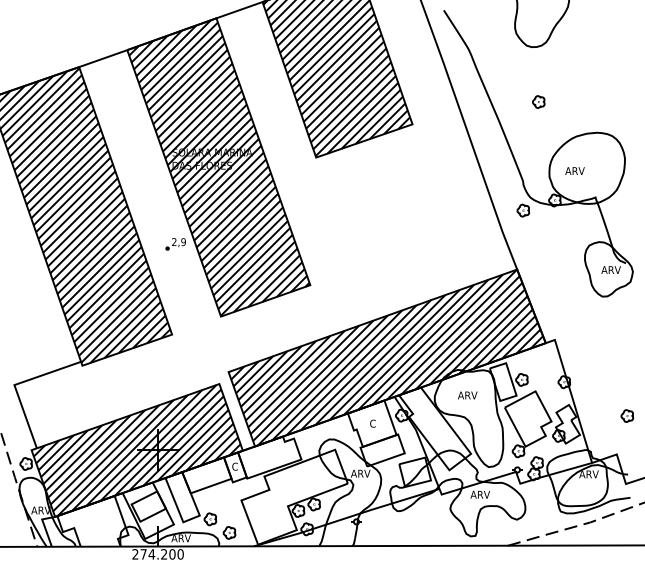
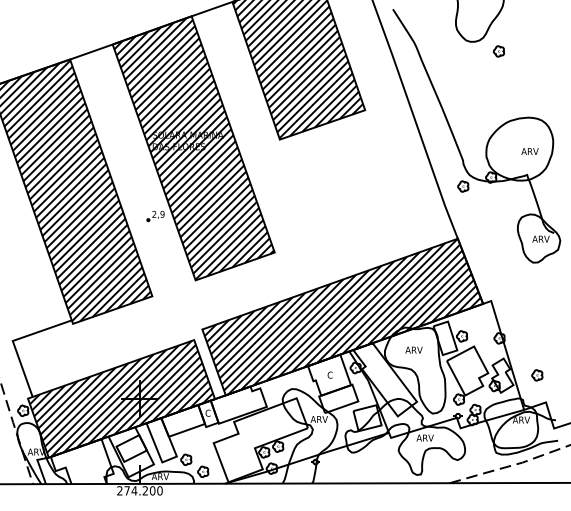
part: (538, 102) -> (498, 51), moved
text: (574, 171) -> (529, 151), moved
part: (627, 416) -> (537, 375), moved

